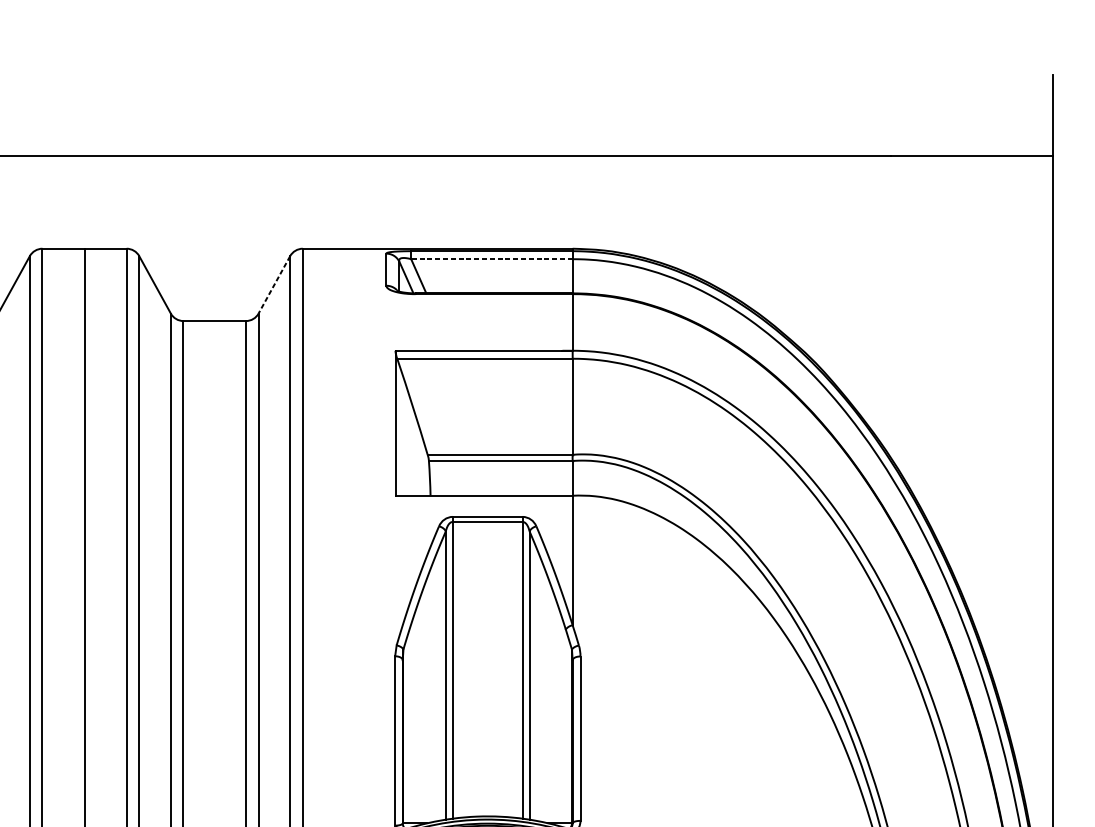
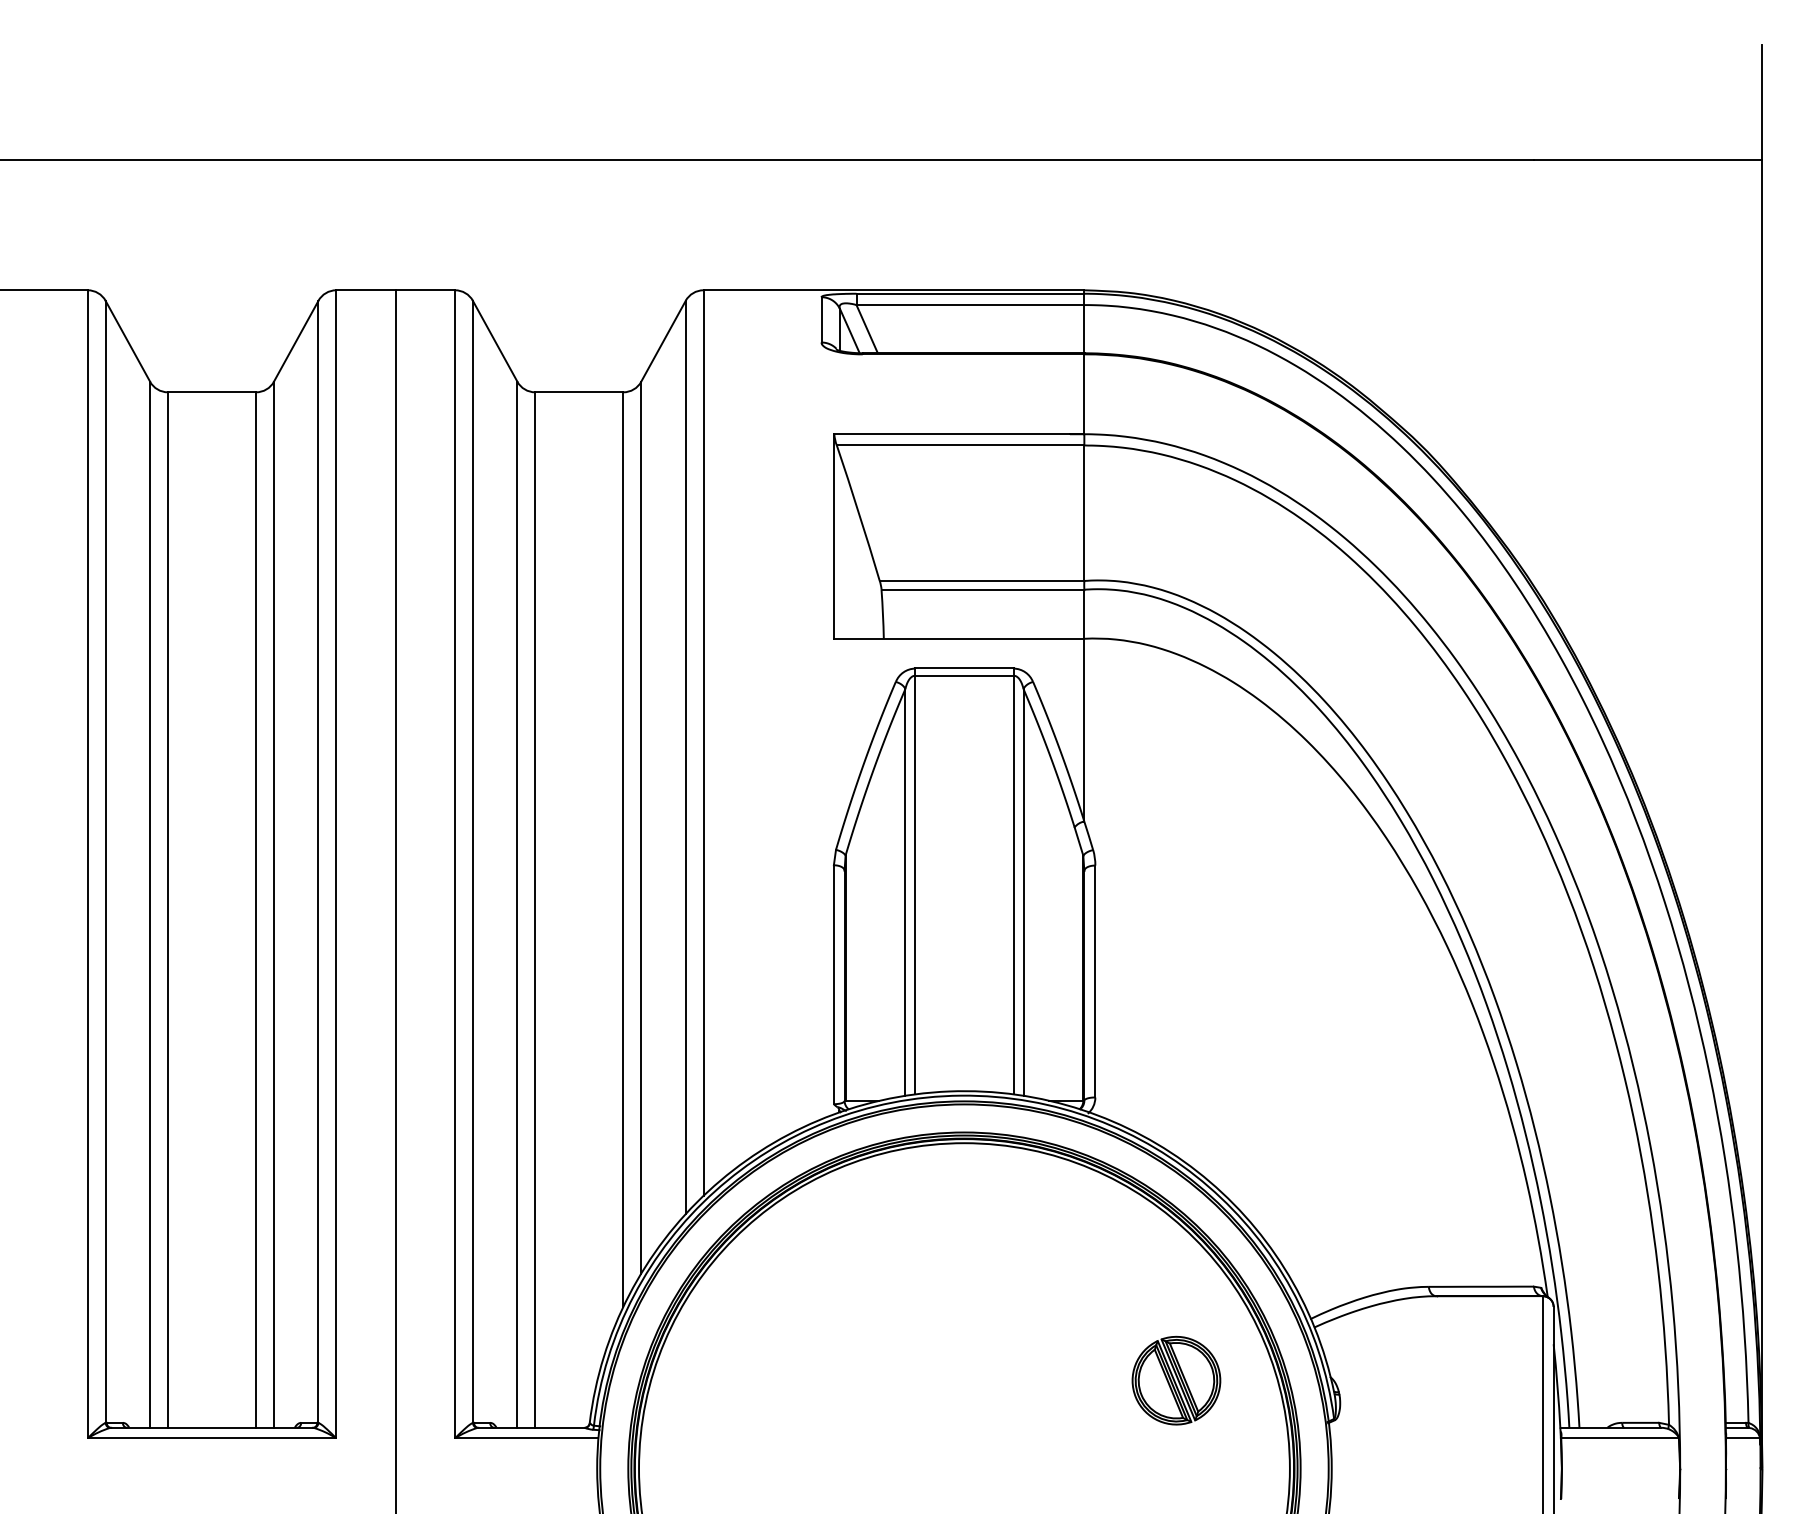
line: (491, 259) -> (970, 305), dashed -> solid
line: (274, 285) -> (663, 341), dashed -> solid

